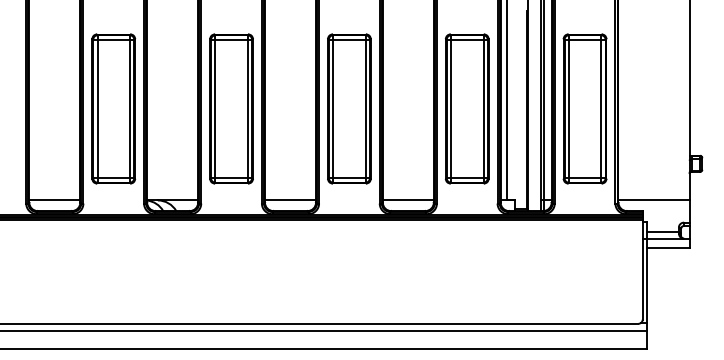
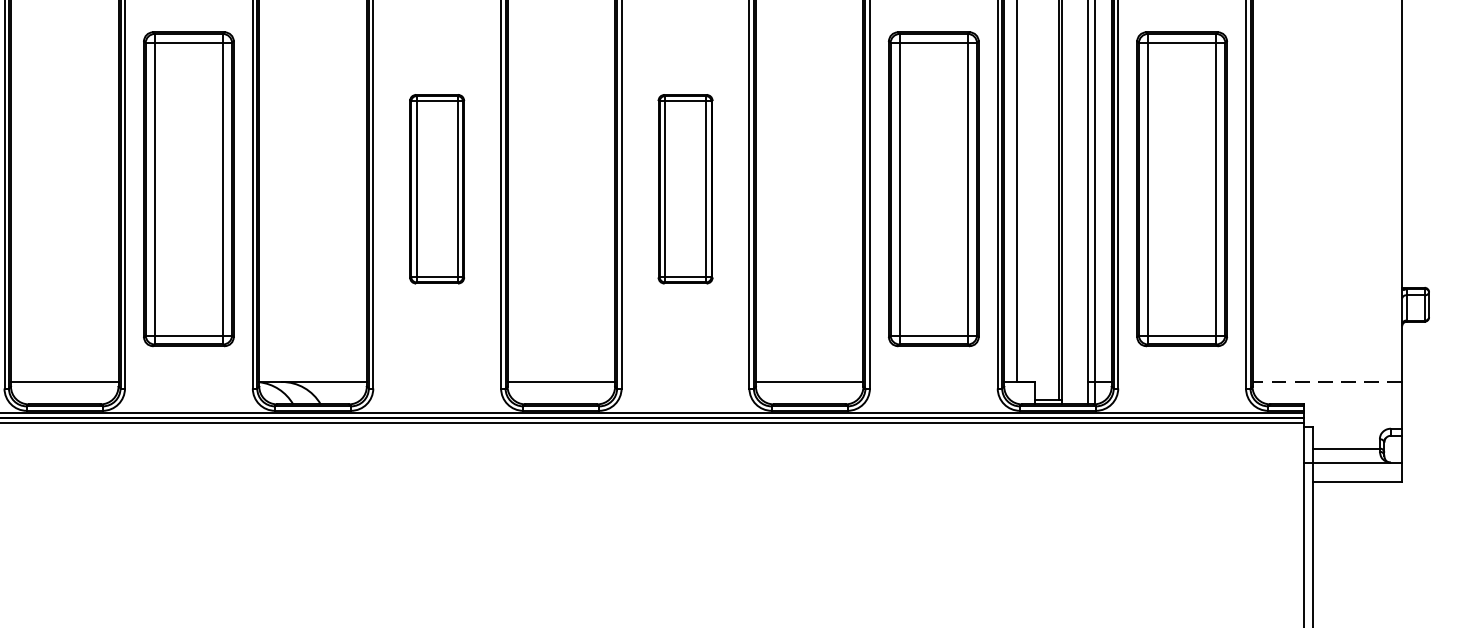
part: (231, 108) -> (437, 188), size x0.6
part: (349, 108) -> (685, 188), size x0.6
line: (653, 200) -> (1326, 382), solid -> dashed

